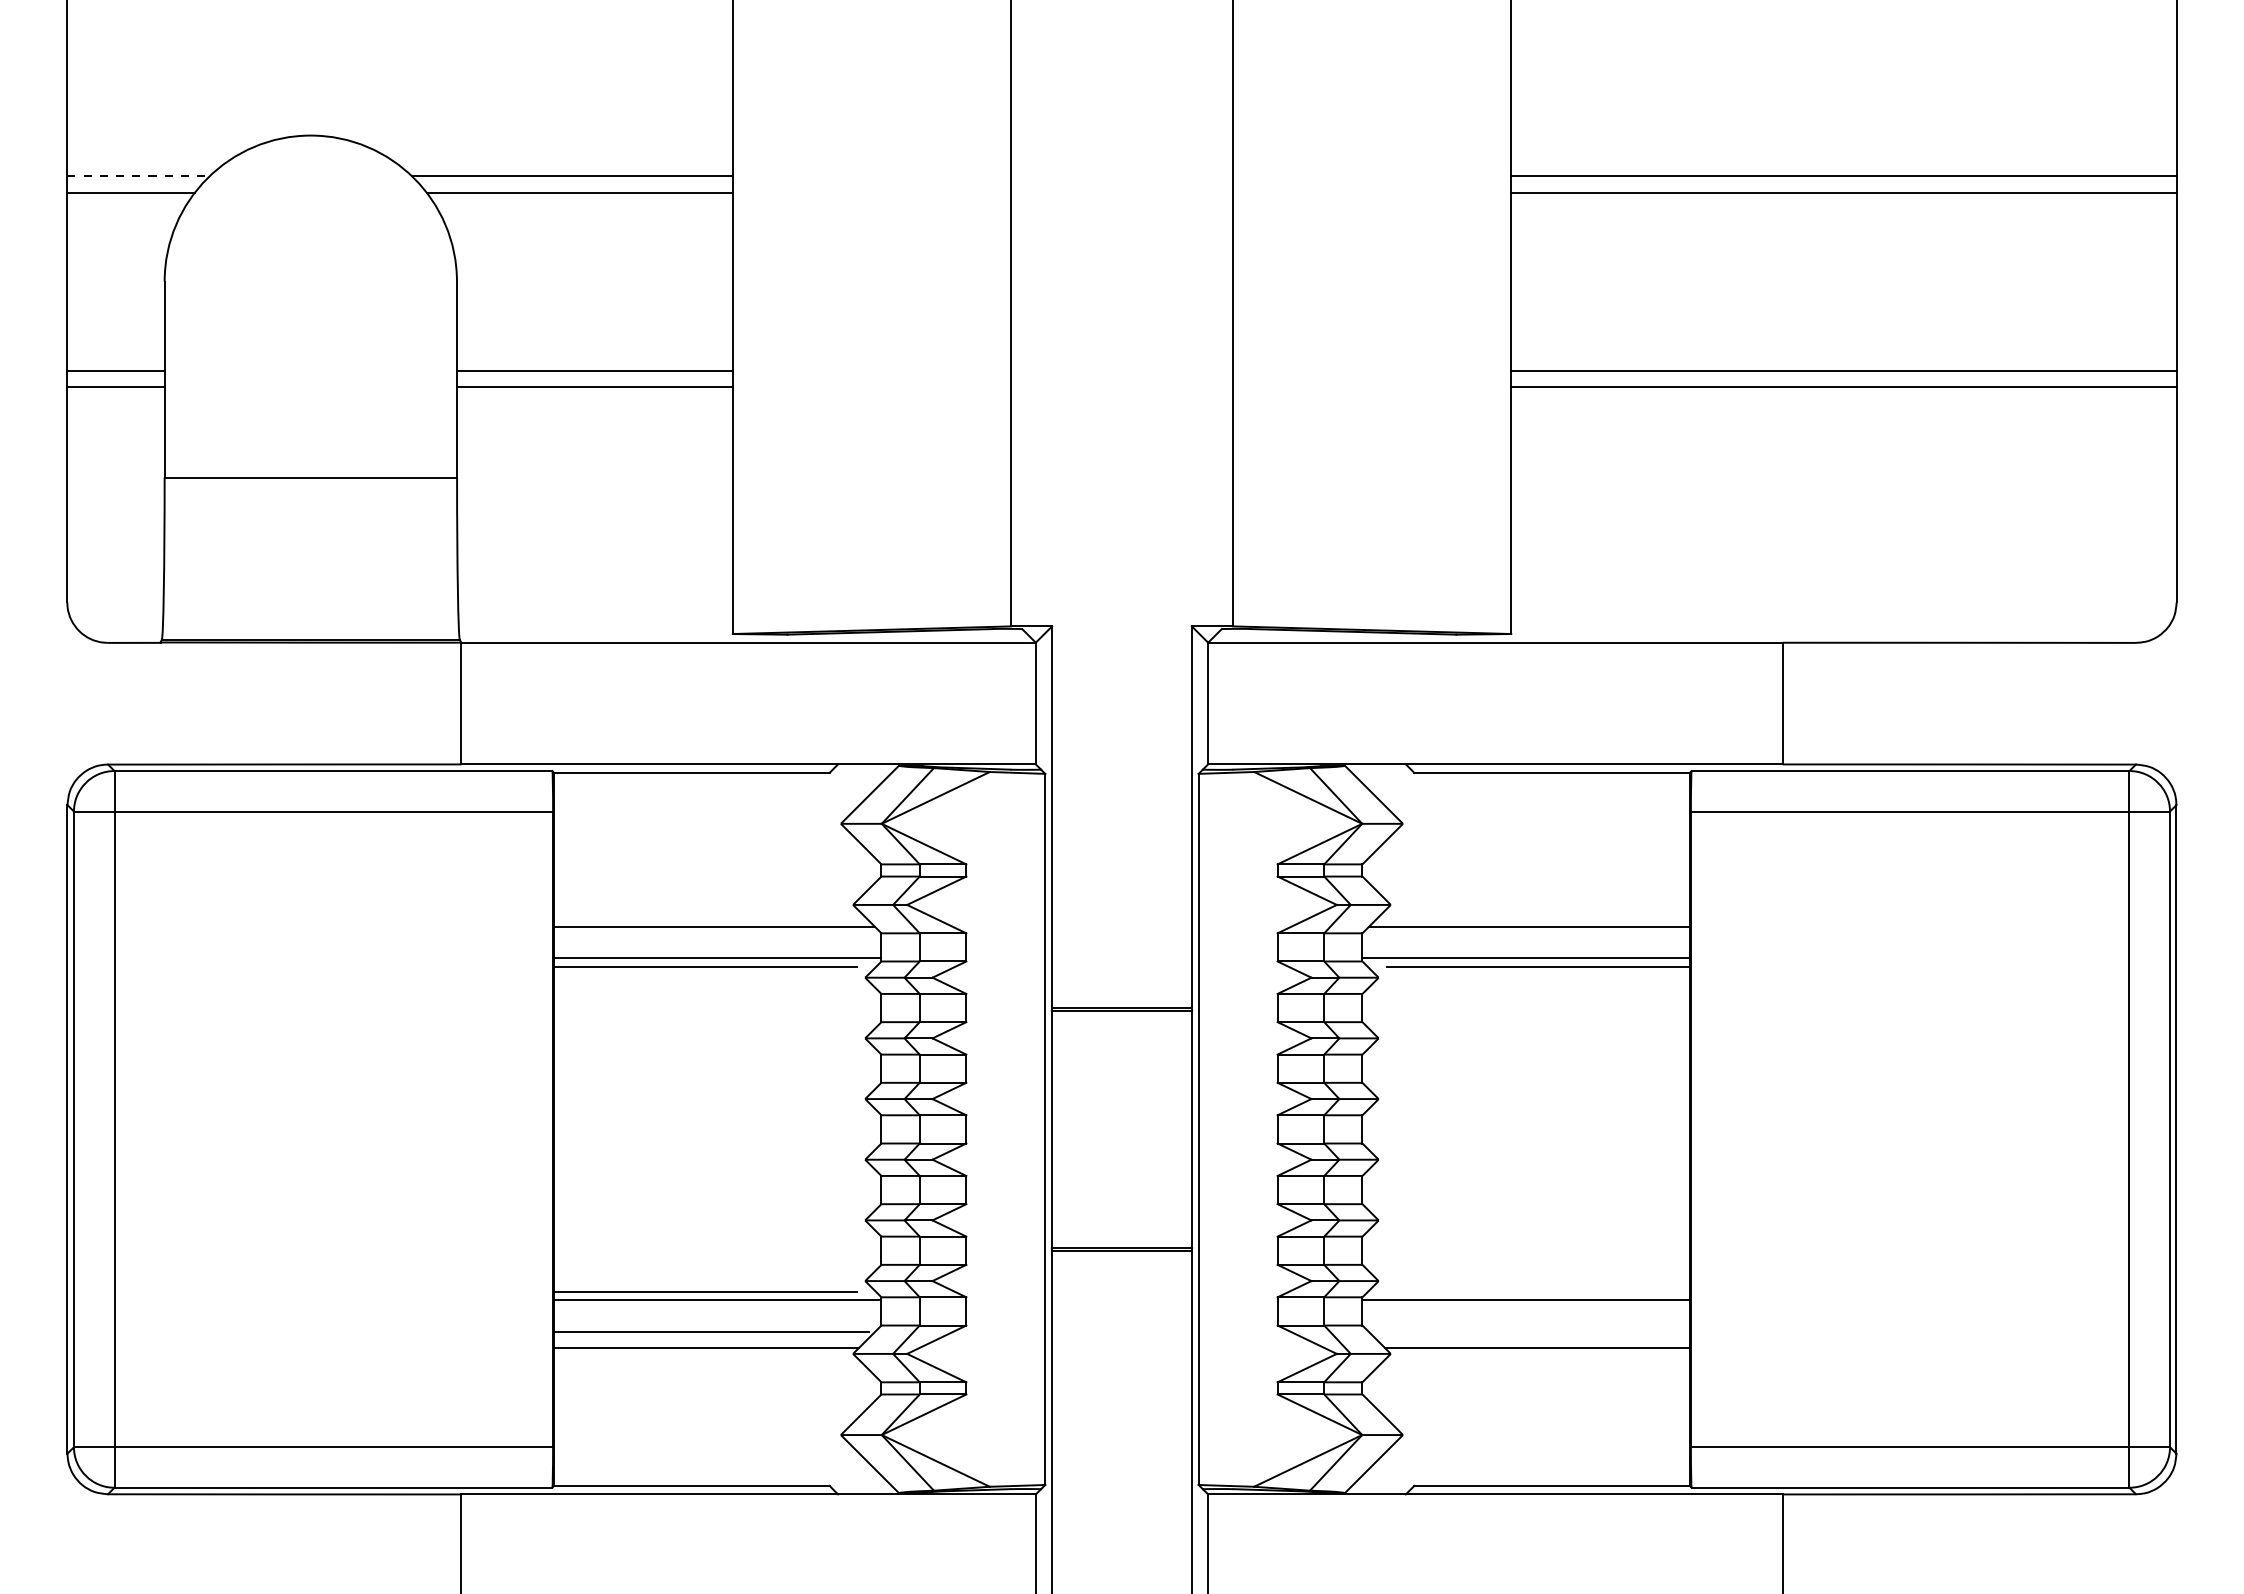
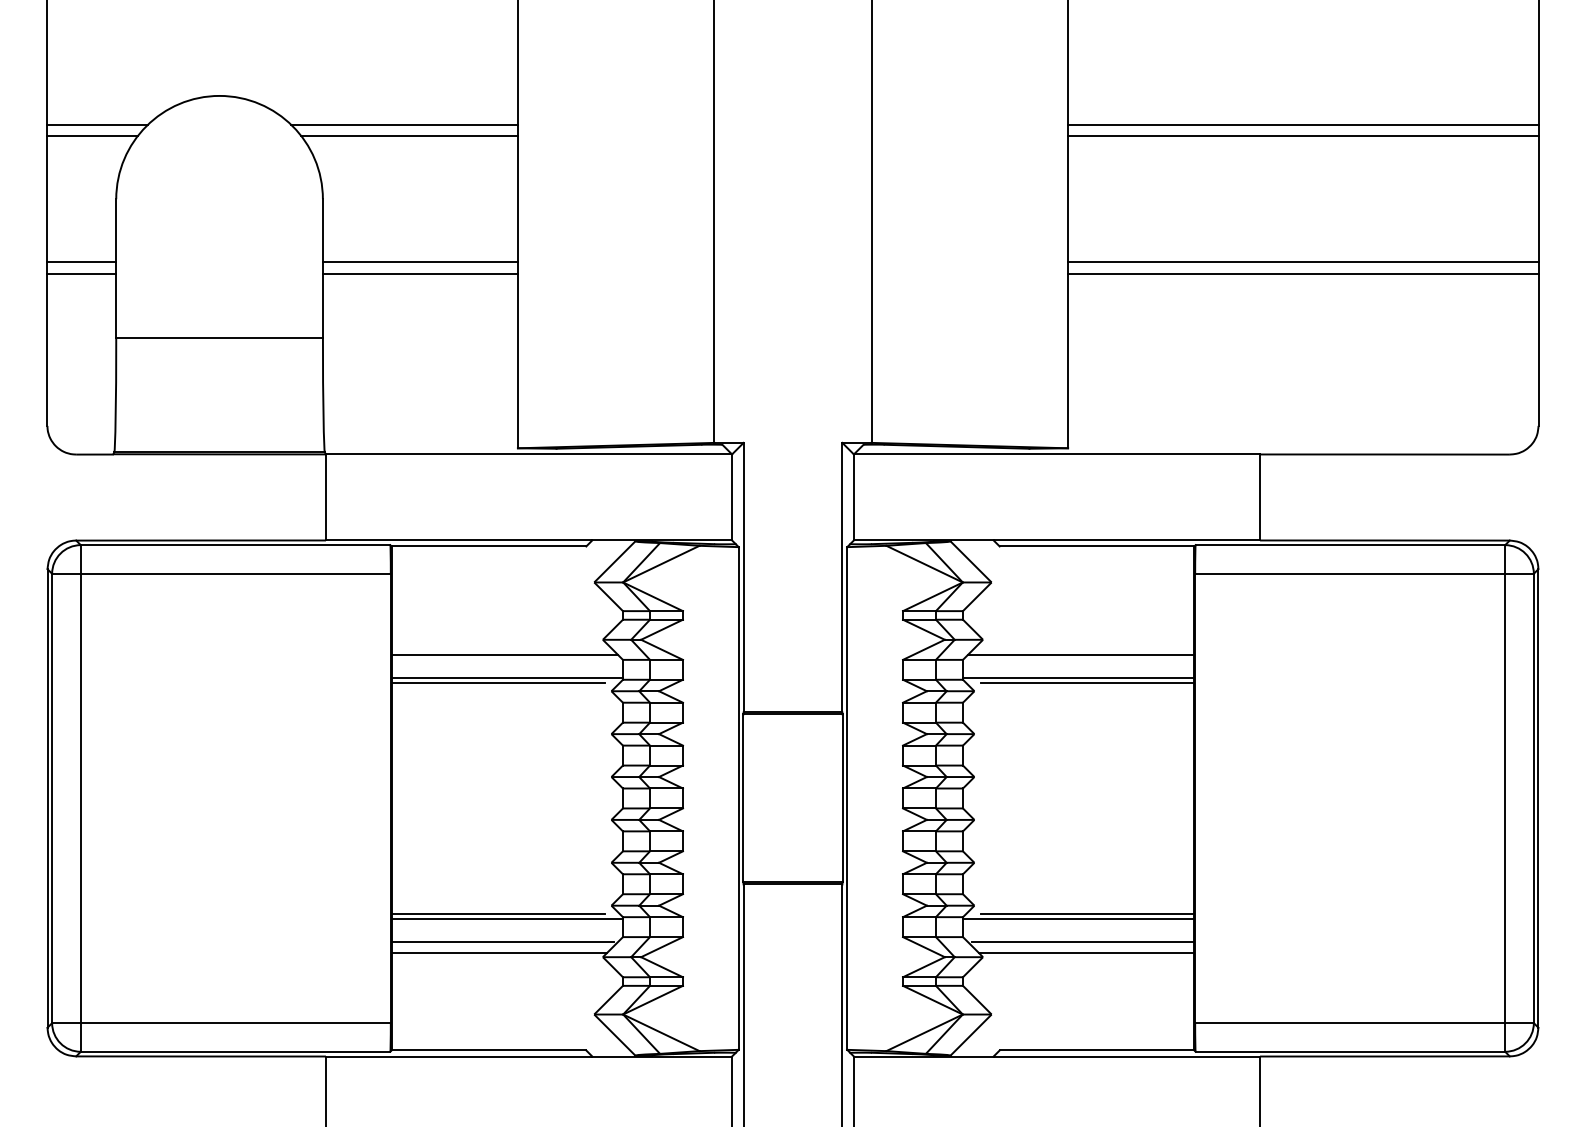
line: (138, 176) -> (97, 124), dashed -> solid
line: (1538, 1292) -> (1087, 913), added
line: (1532, 1332) -> (1083, 942), added

